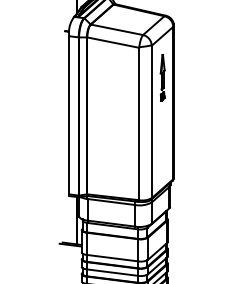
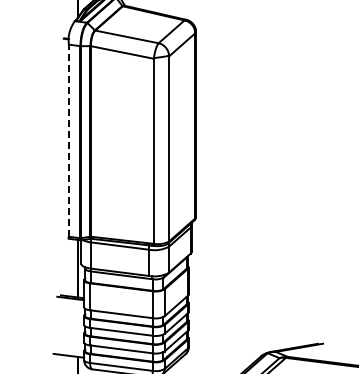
part: (162, 78) -> (182, 95), removed
line: (68, 115) -> (68, 140), solid -> dashed

